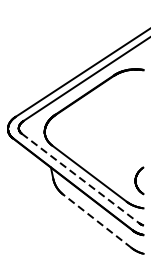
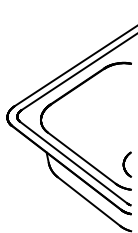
line: (80, 178) -> (73, 162), dashed -> solid
line: (96, 221) -> (88, 201), dashed -> solid

